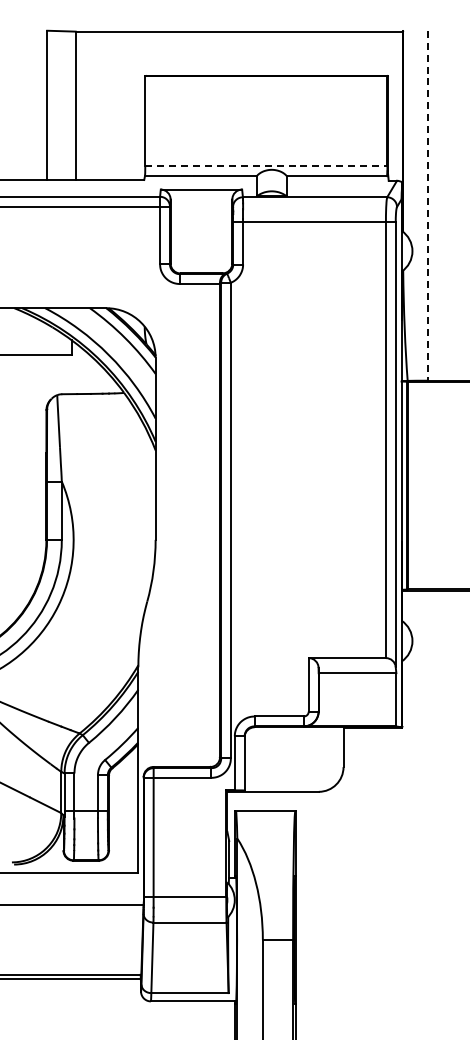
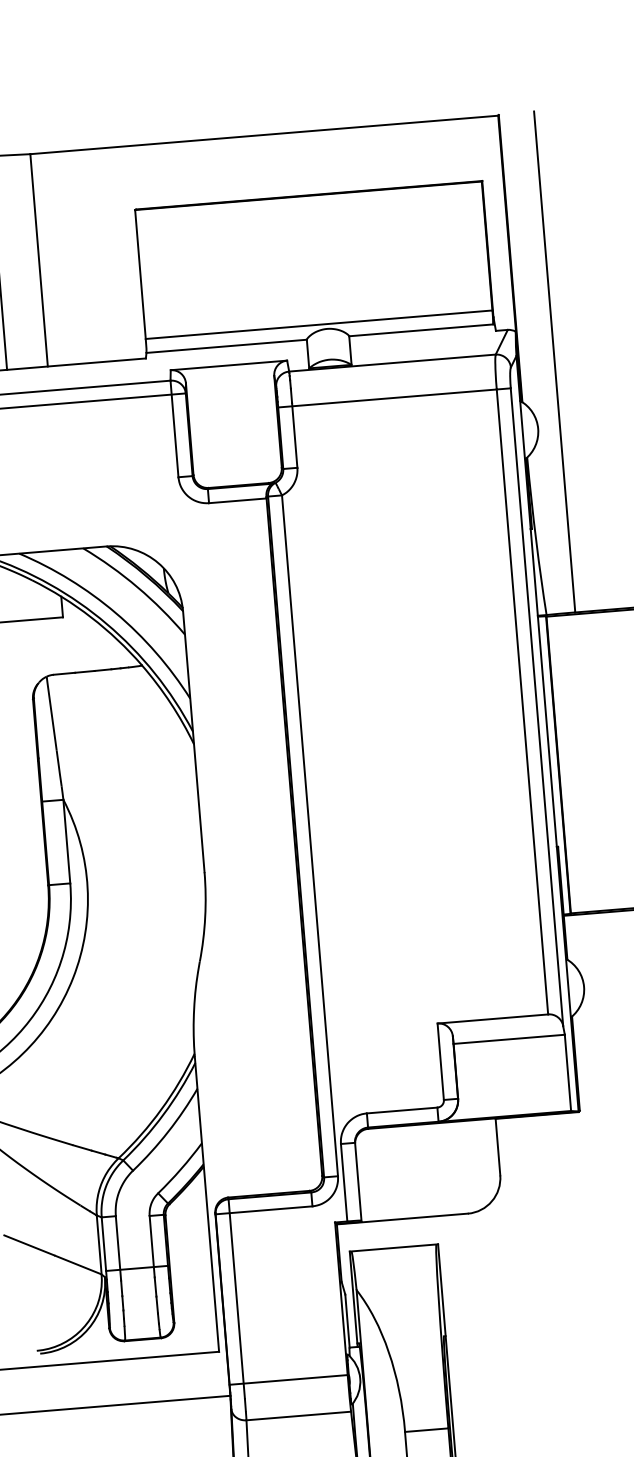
line: (266, 166) -> (319, 324), dashed -> solid
line: (427, 206) -> (554, 363), dashed -> solid

